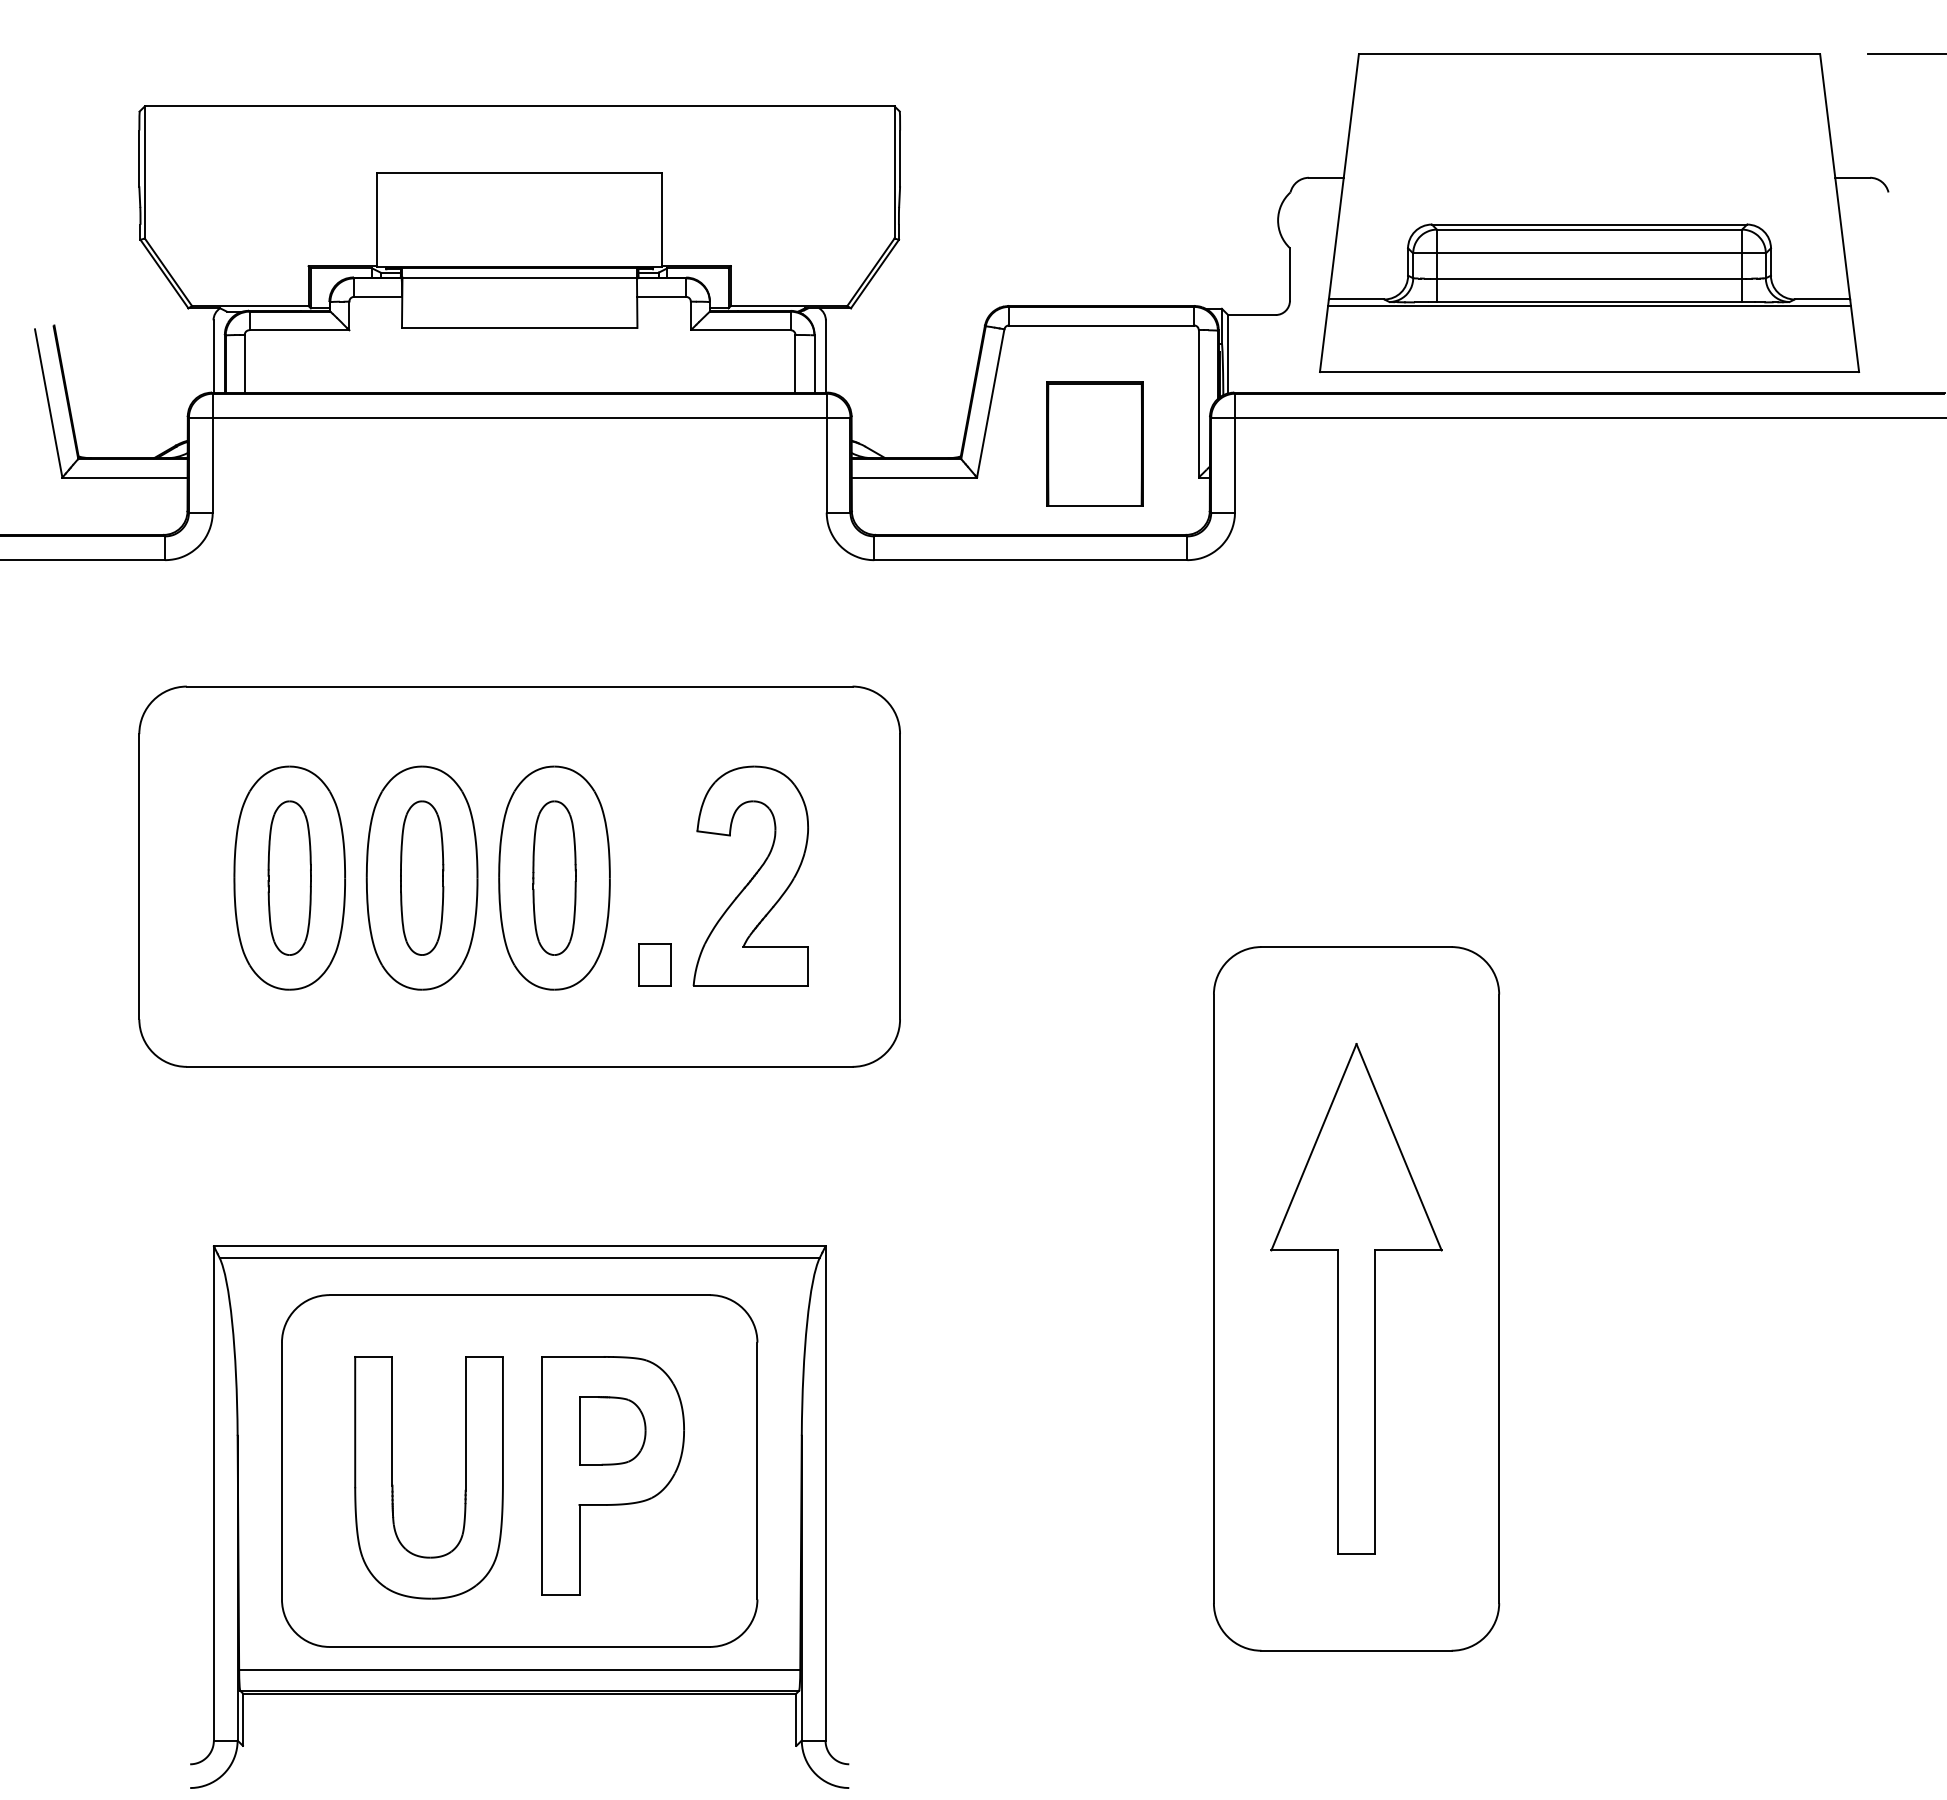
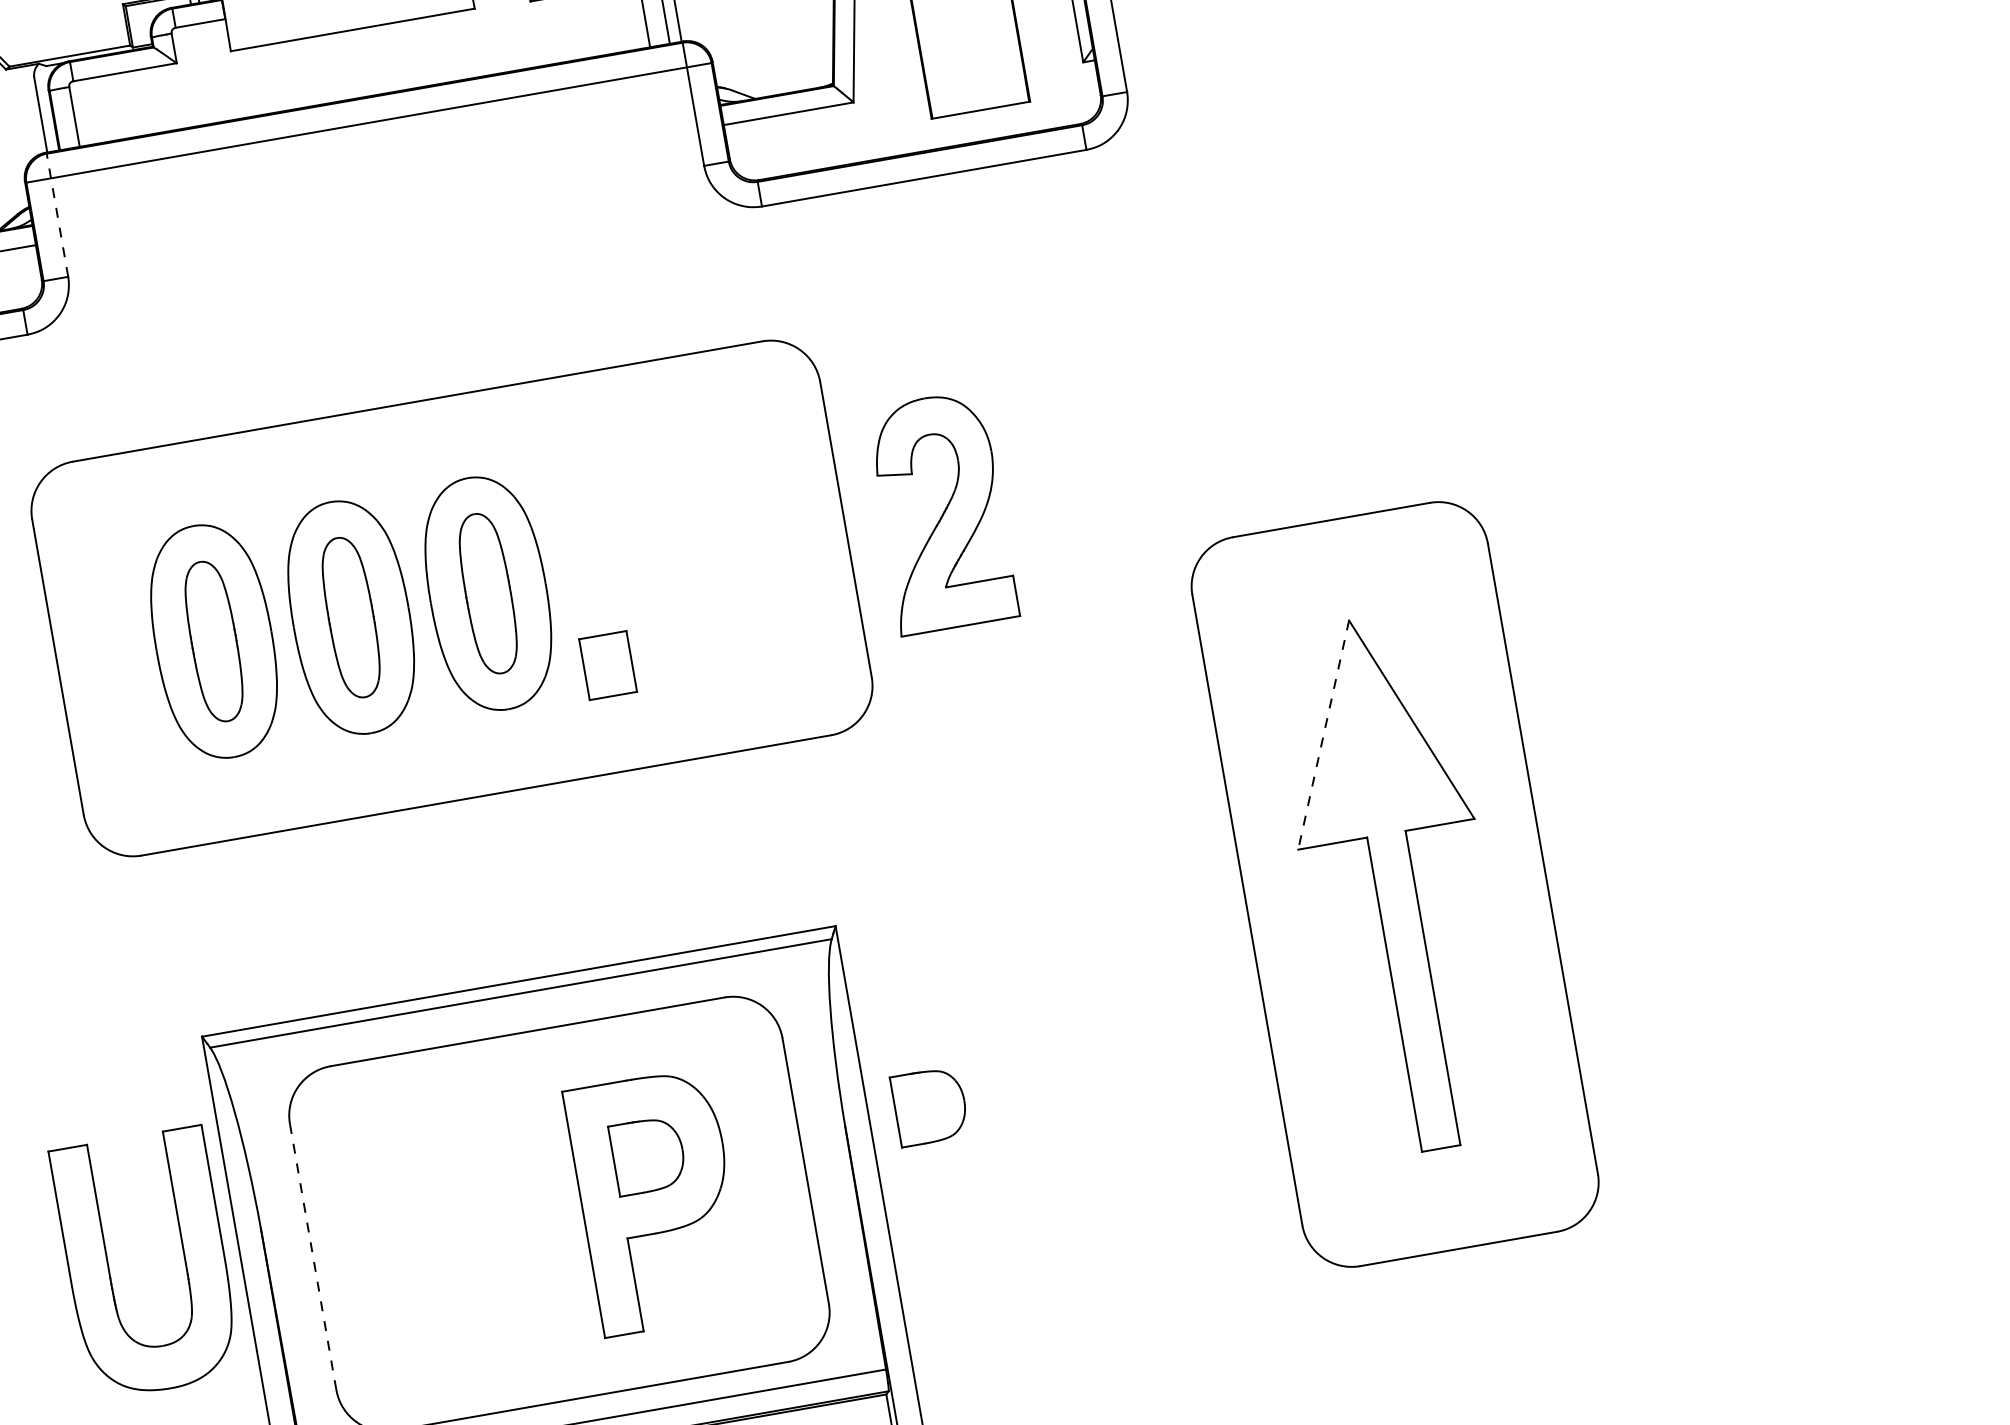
line: (212, 452) -> (57, 214), solid -> dashed
part: (750, 875) -> (940, 511), moved
part: (654, 964) -> (607, 665), size x1.4
line: (1313, 1147) -> (1323, 735), solid -> dashed
part: (884, 1430) -> (929, 1106), added
line: (281, 1470) -> (312, 1256), solid -> dashed
part: (393, 1484) -> (111, 1276), moved

